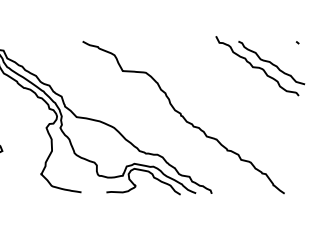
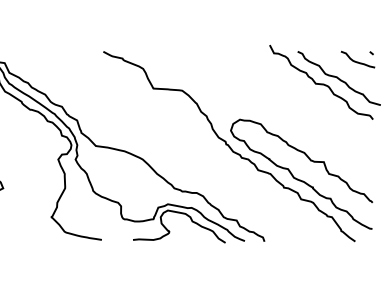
curve: (286, 49) -> (357, 61), added
curve: (239, 143) -> (298, 178), added

